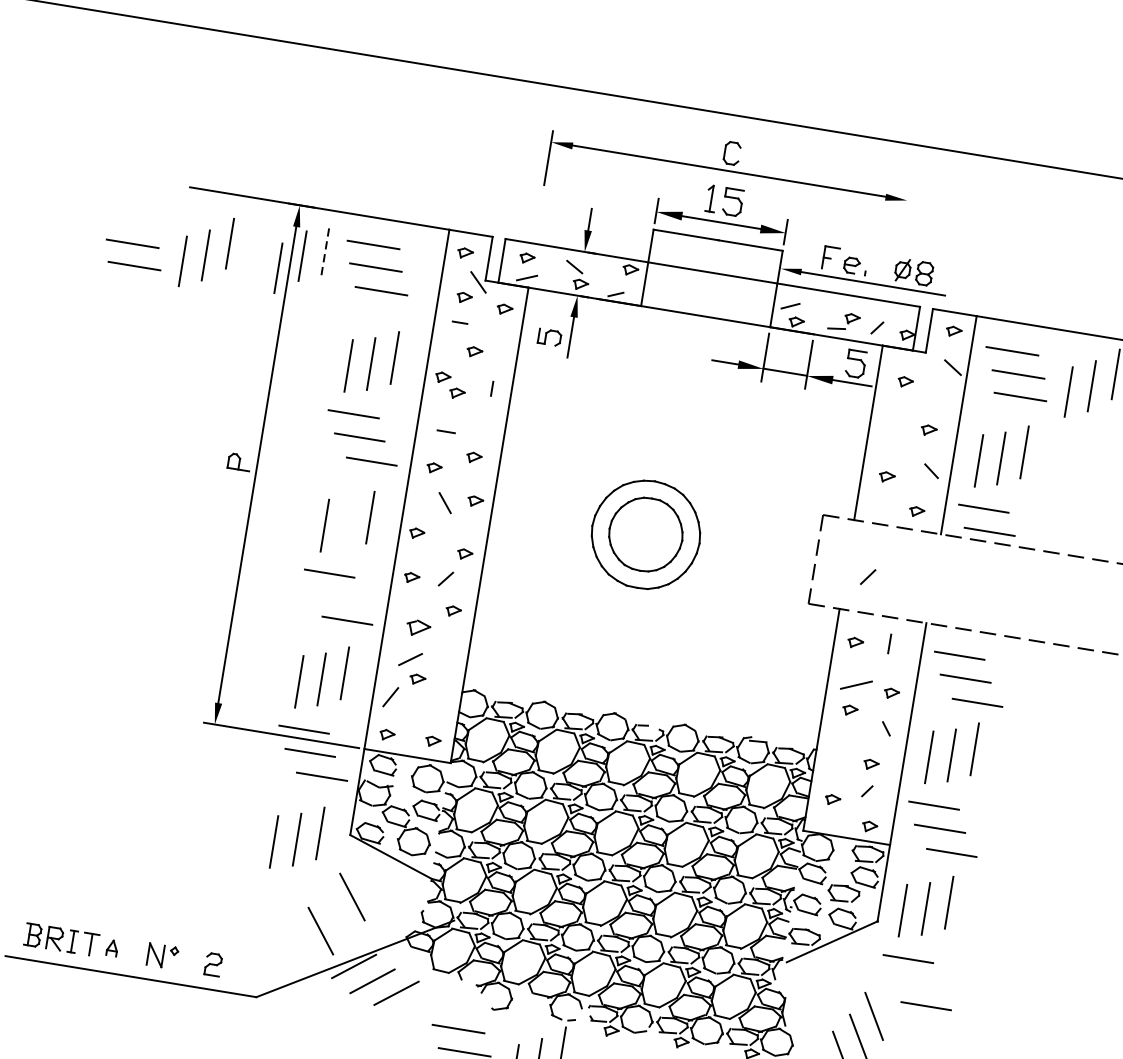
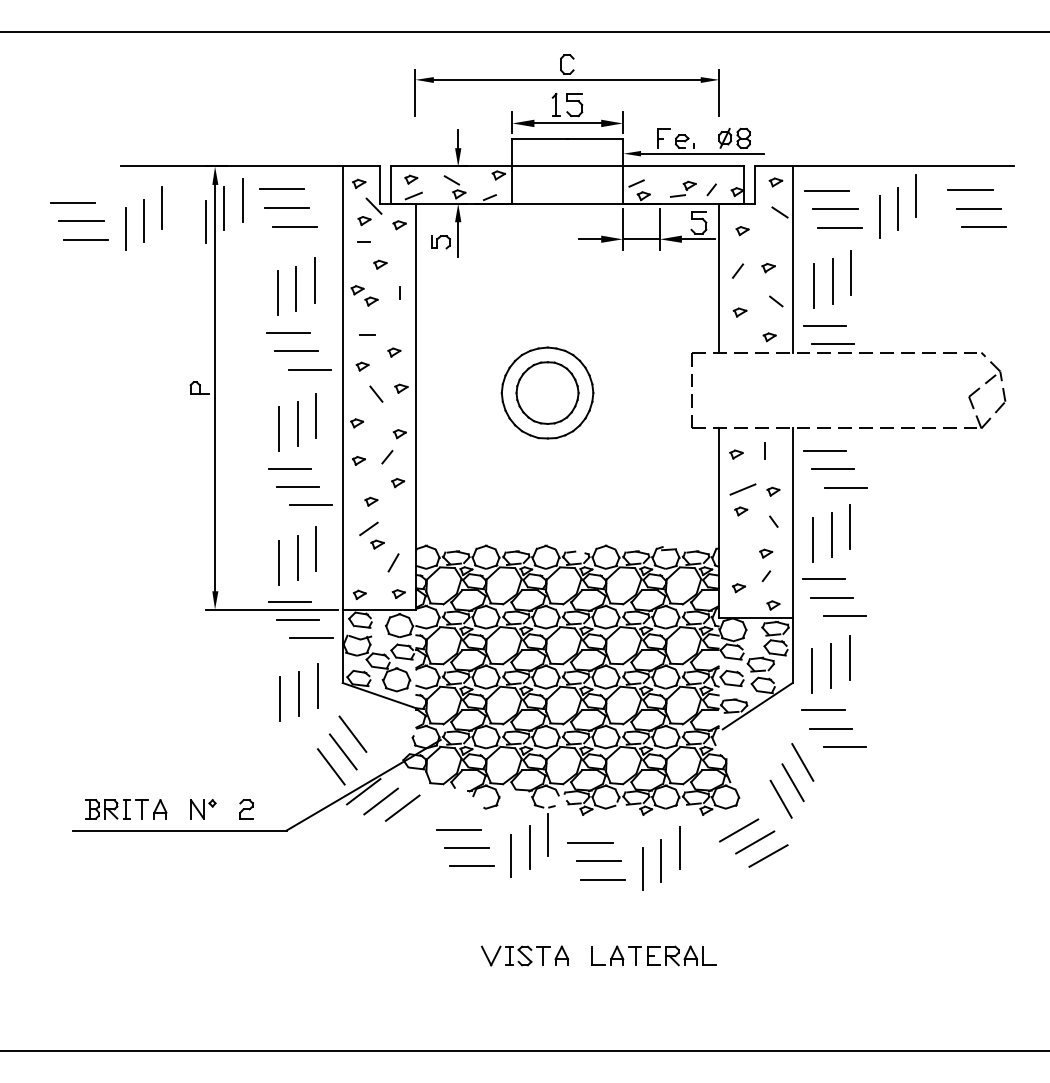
line: (904, 216) -> (719, 93), added
line: (127, 220) -> (73, 202), added
line: (325, 249) -> (242, 199), dashed -> solid
line: (346, 523) -> (297, 424), added
line: (868, 576) -> (738, 270), moved
line: (335, 596) -> (297, 486), added
part: (418, 627) -> (371, 501), size x0.62
line: (390, 696) -> (393, 562), moved
line: (336, 915) -> (342, 751), added
part: (112, 948) -> (160, 809), size x1.43
line: (914, 982) -> (831, 728), added

